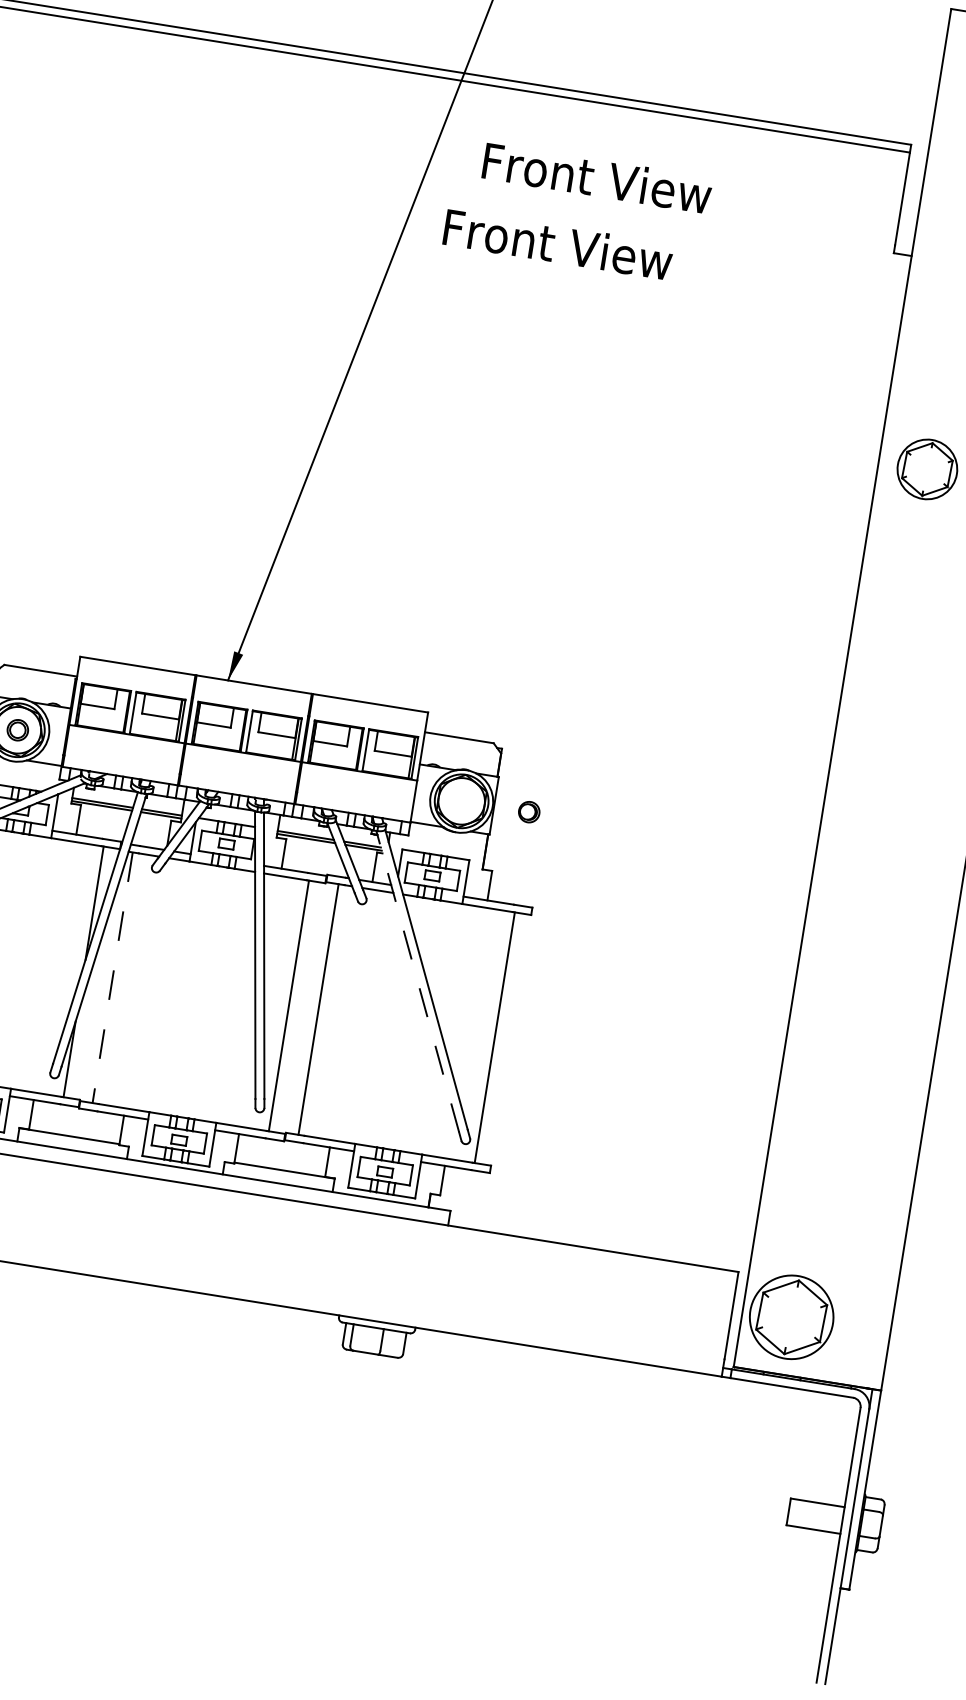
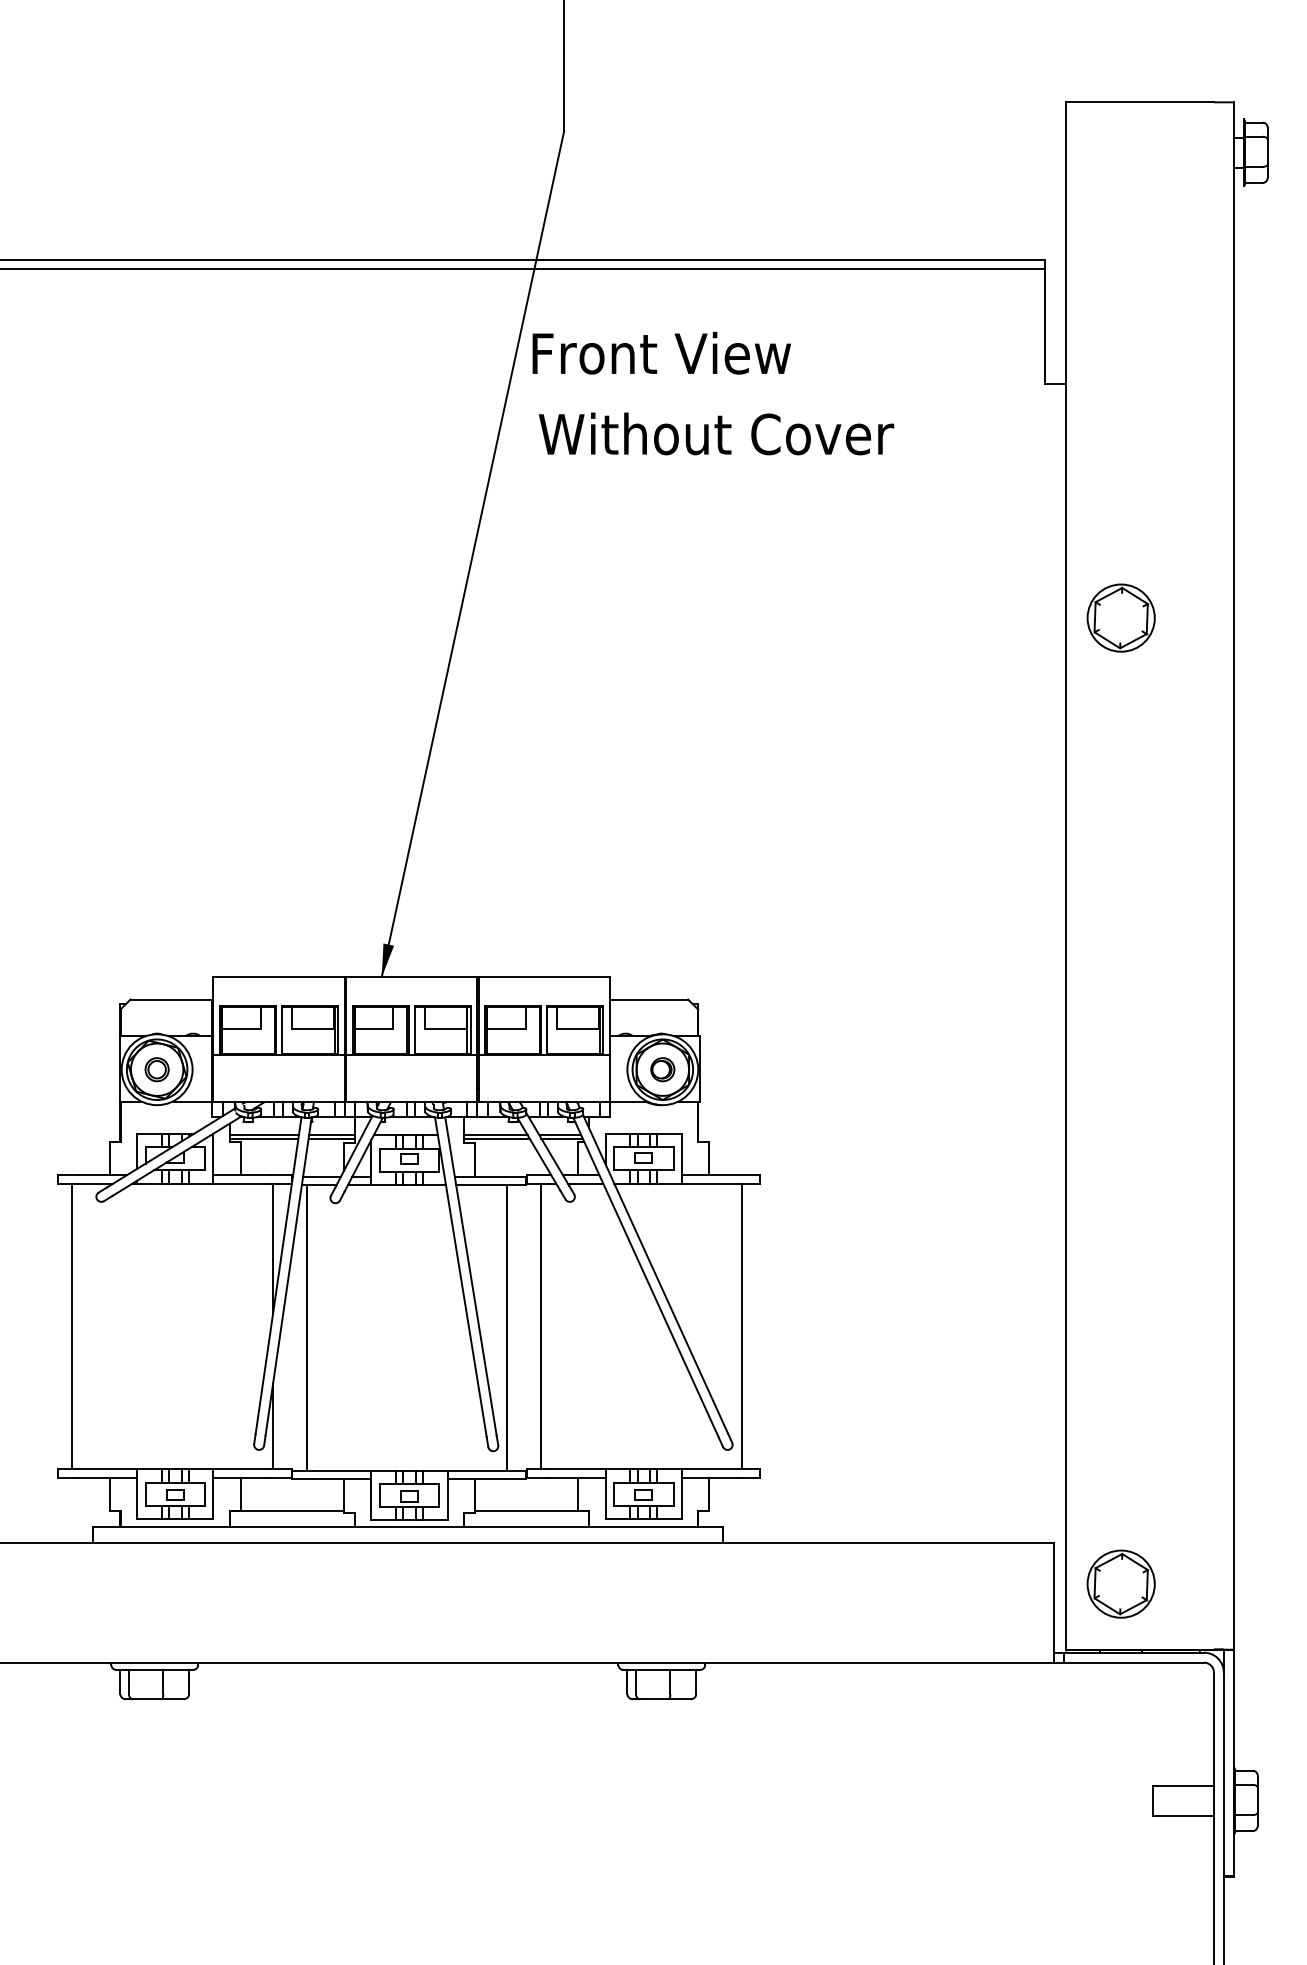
text: (597, 178) -> (661, 353), moved
text: (598, 250) -> (716, 433), Front View -> Without Cover
part: (528, 811) -> (662, 1069), moved
line: (112, 977) -> (306, 1327), dashed -> solid
line: (418, 981) -> (646, 1277), dashed -> solid
part: (791, 1316) -> (1120, 1583), size x0.71

